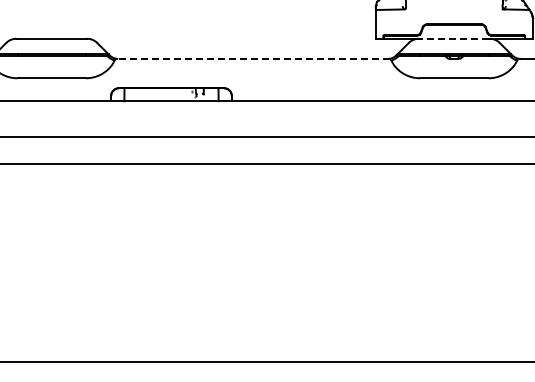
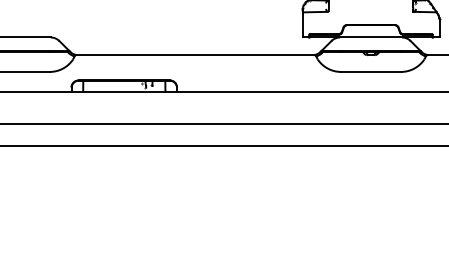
line: (453, 38) -> (370, 37), dashed -> solid
line: (253, 58) -> (195, 54), dashed -> solid

